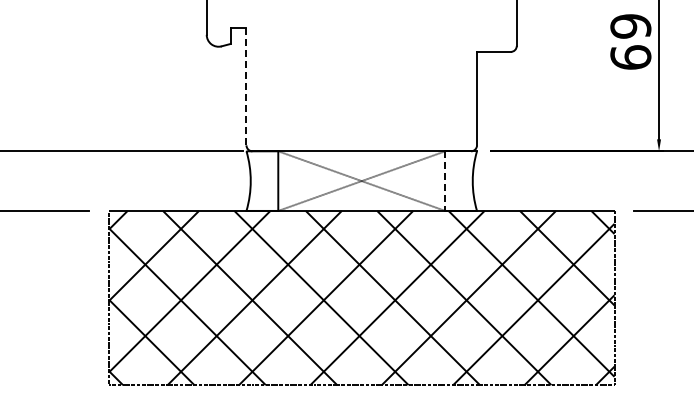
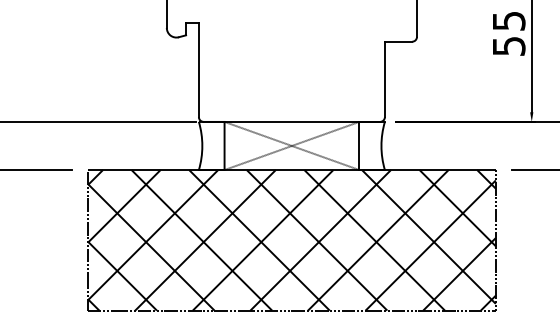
text: (630, 41) -> (508, 33), 69 -> 55
line: (246, 86) -> (198, 69), dashed -> solid
line: (445, 181) -> (359, 146), dashed -> solid

